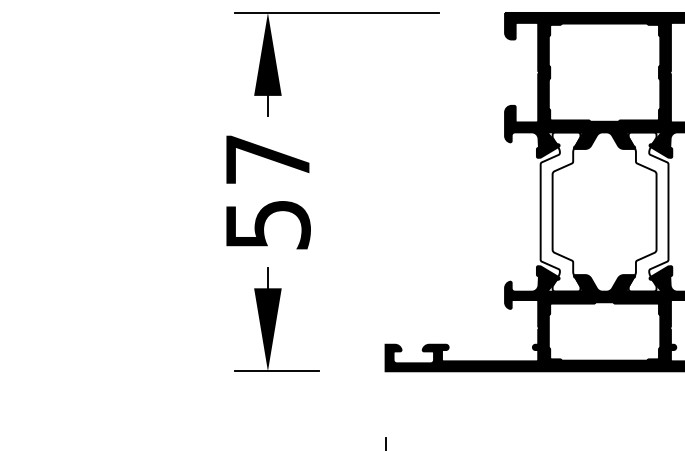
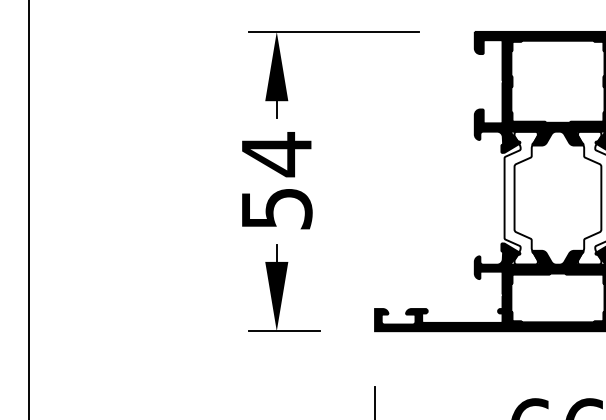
text: (267, 159) -> (276, 154), 57 -> 54

